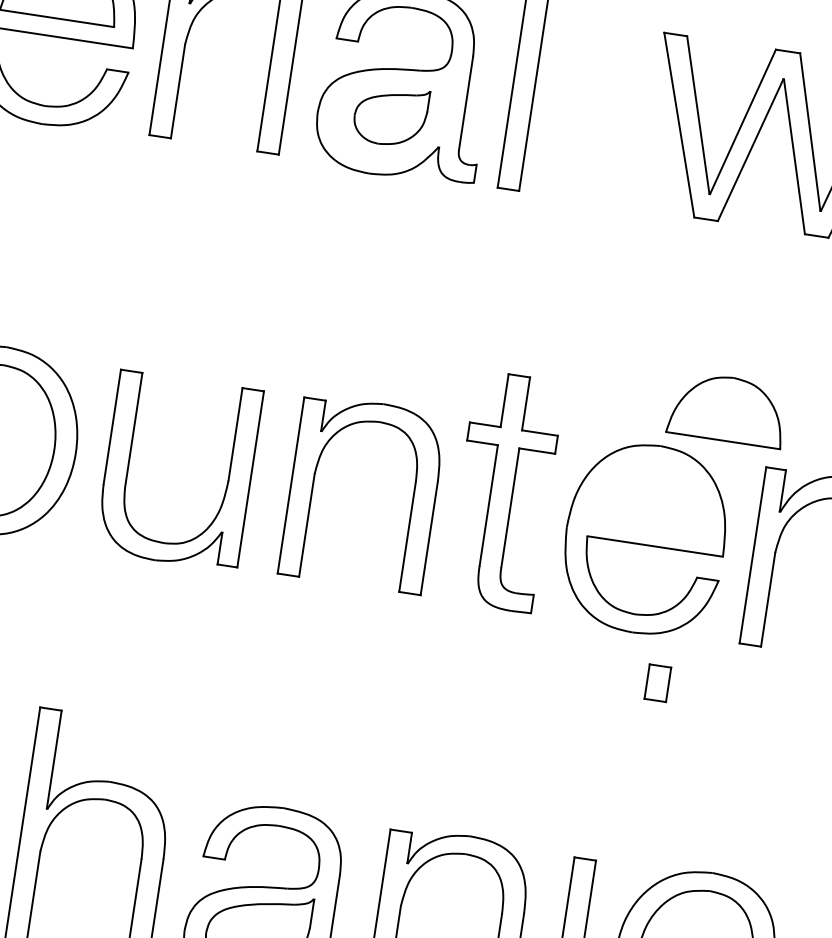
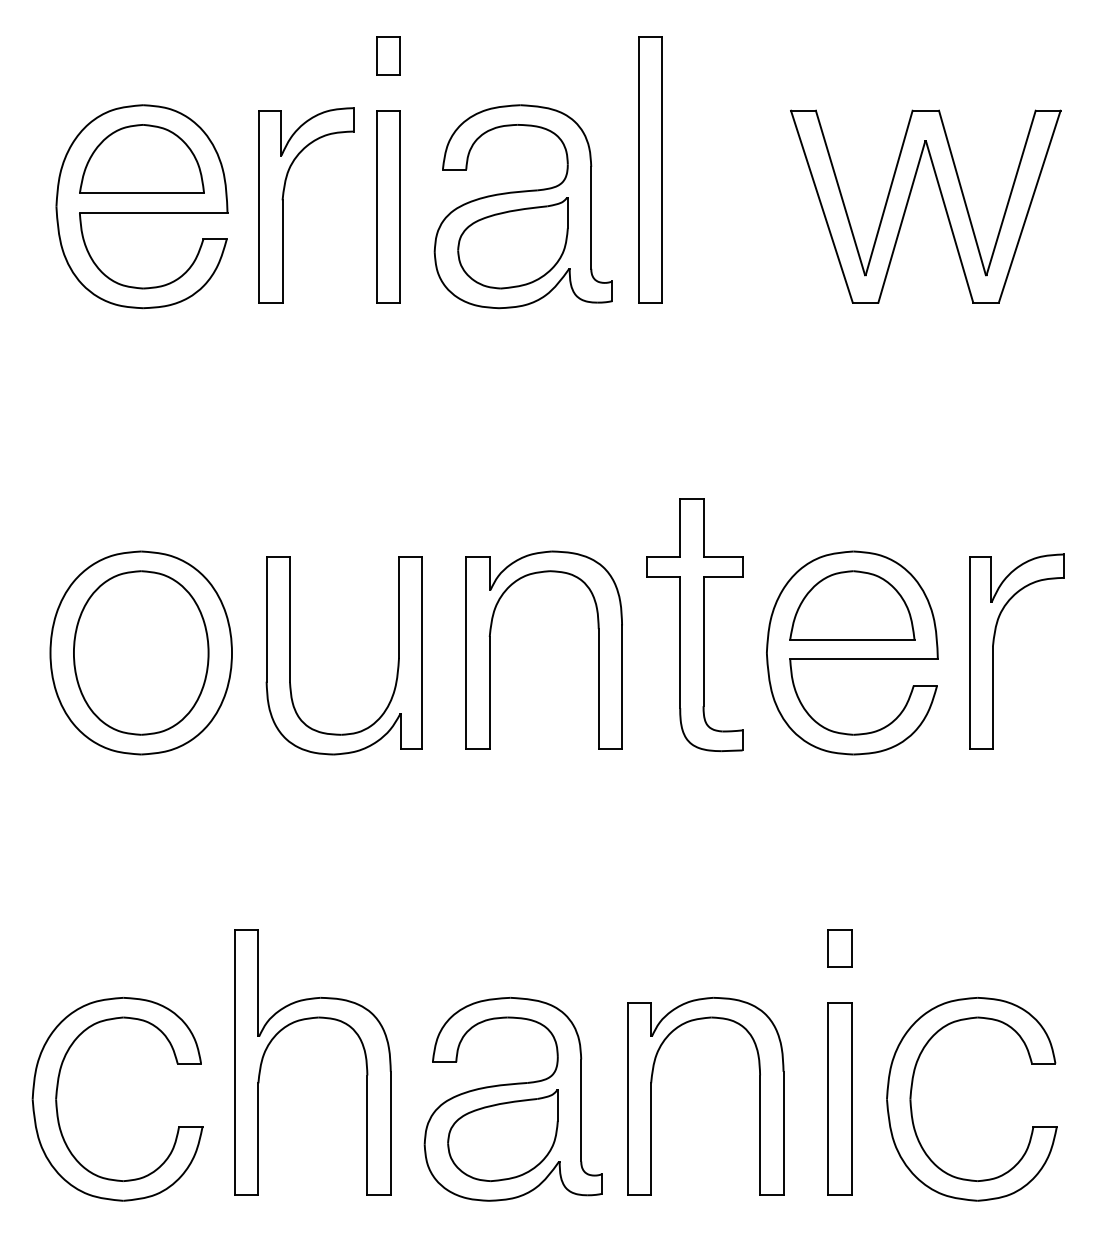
part: (390, 115) -> (512, 243), size x1.43
part: (728, 409) -> (852, 605), moved
part: (657, 683) -> (839, 948), moved

